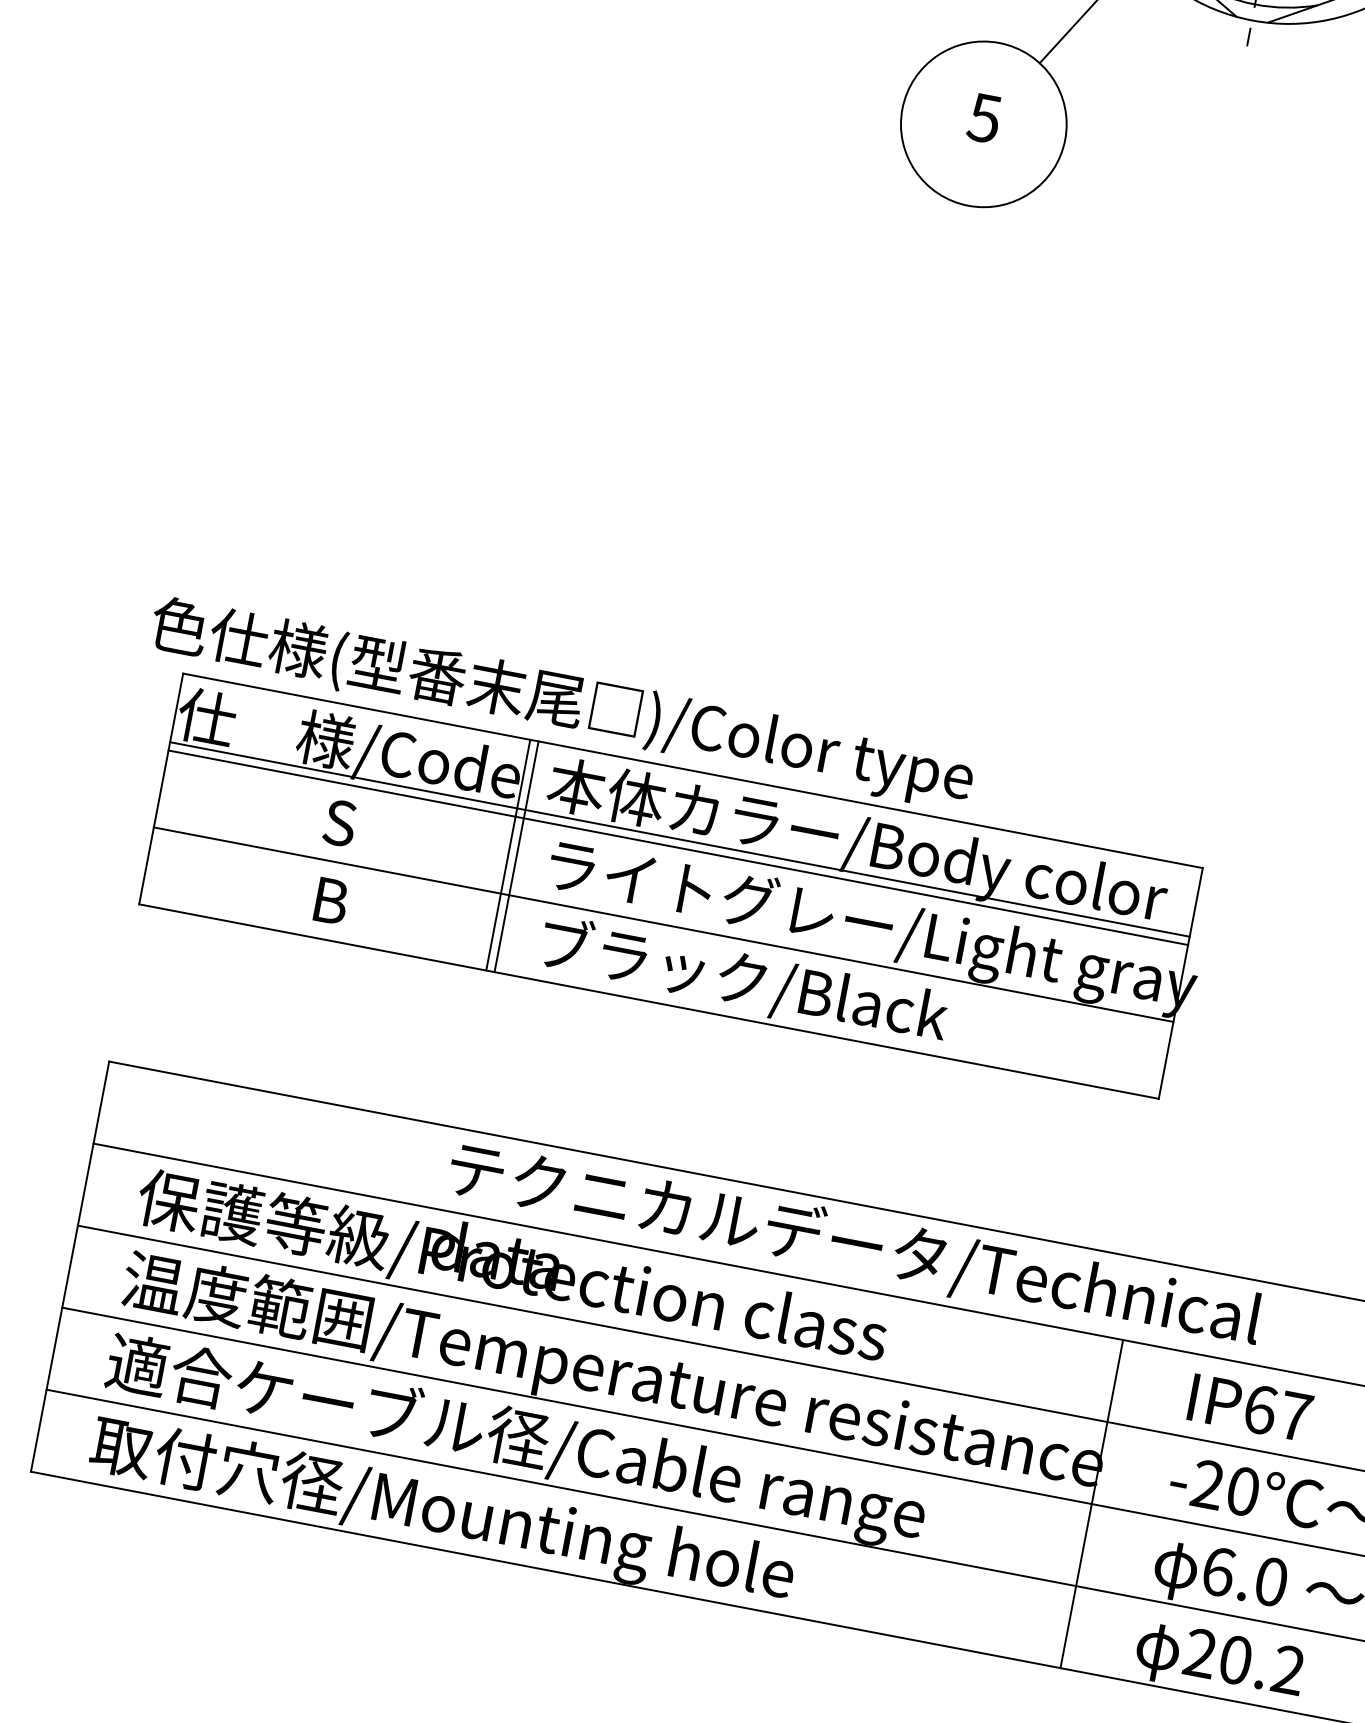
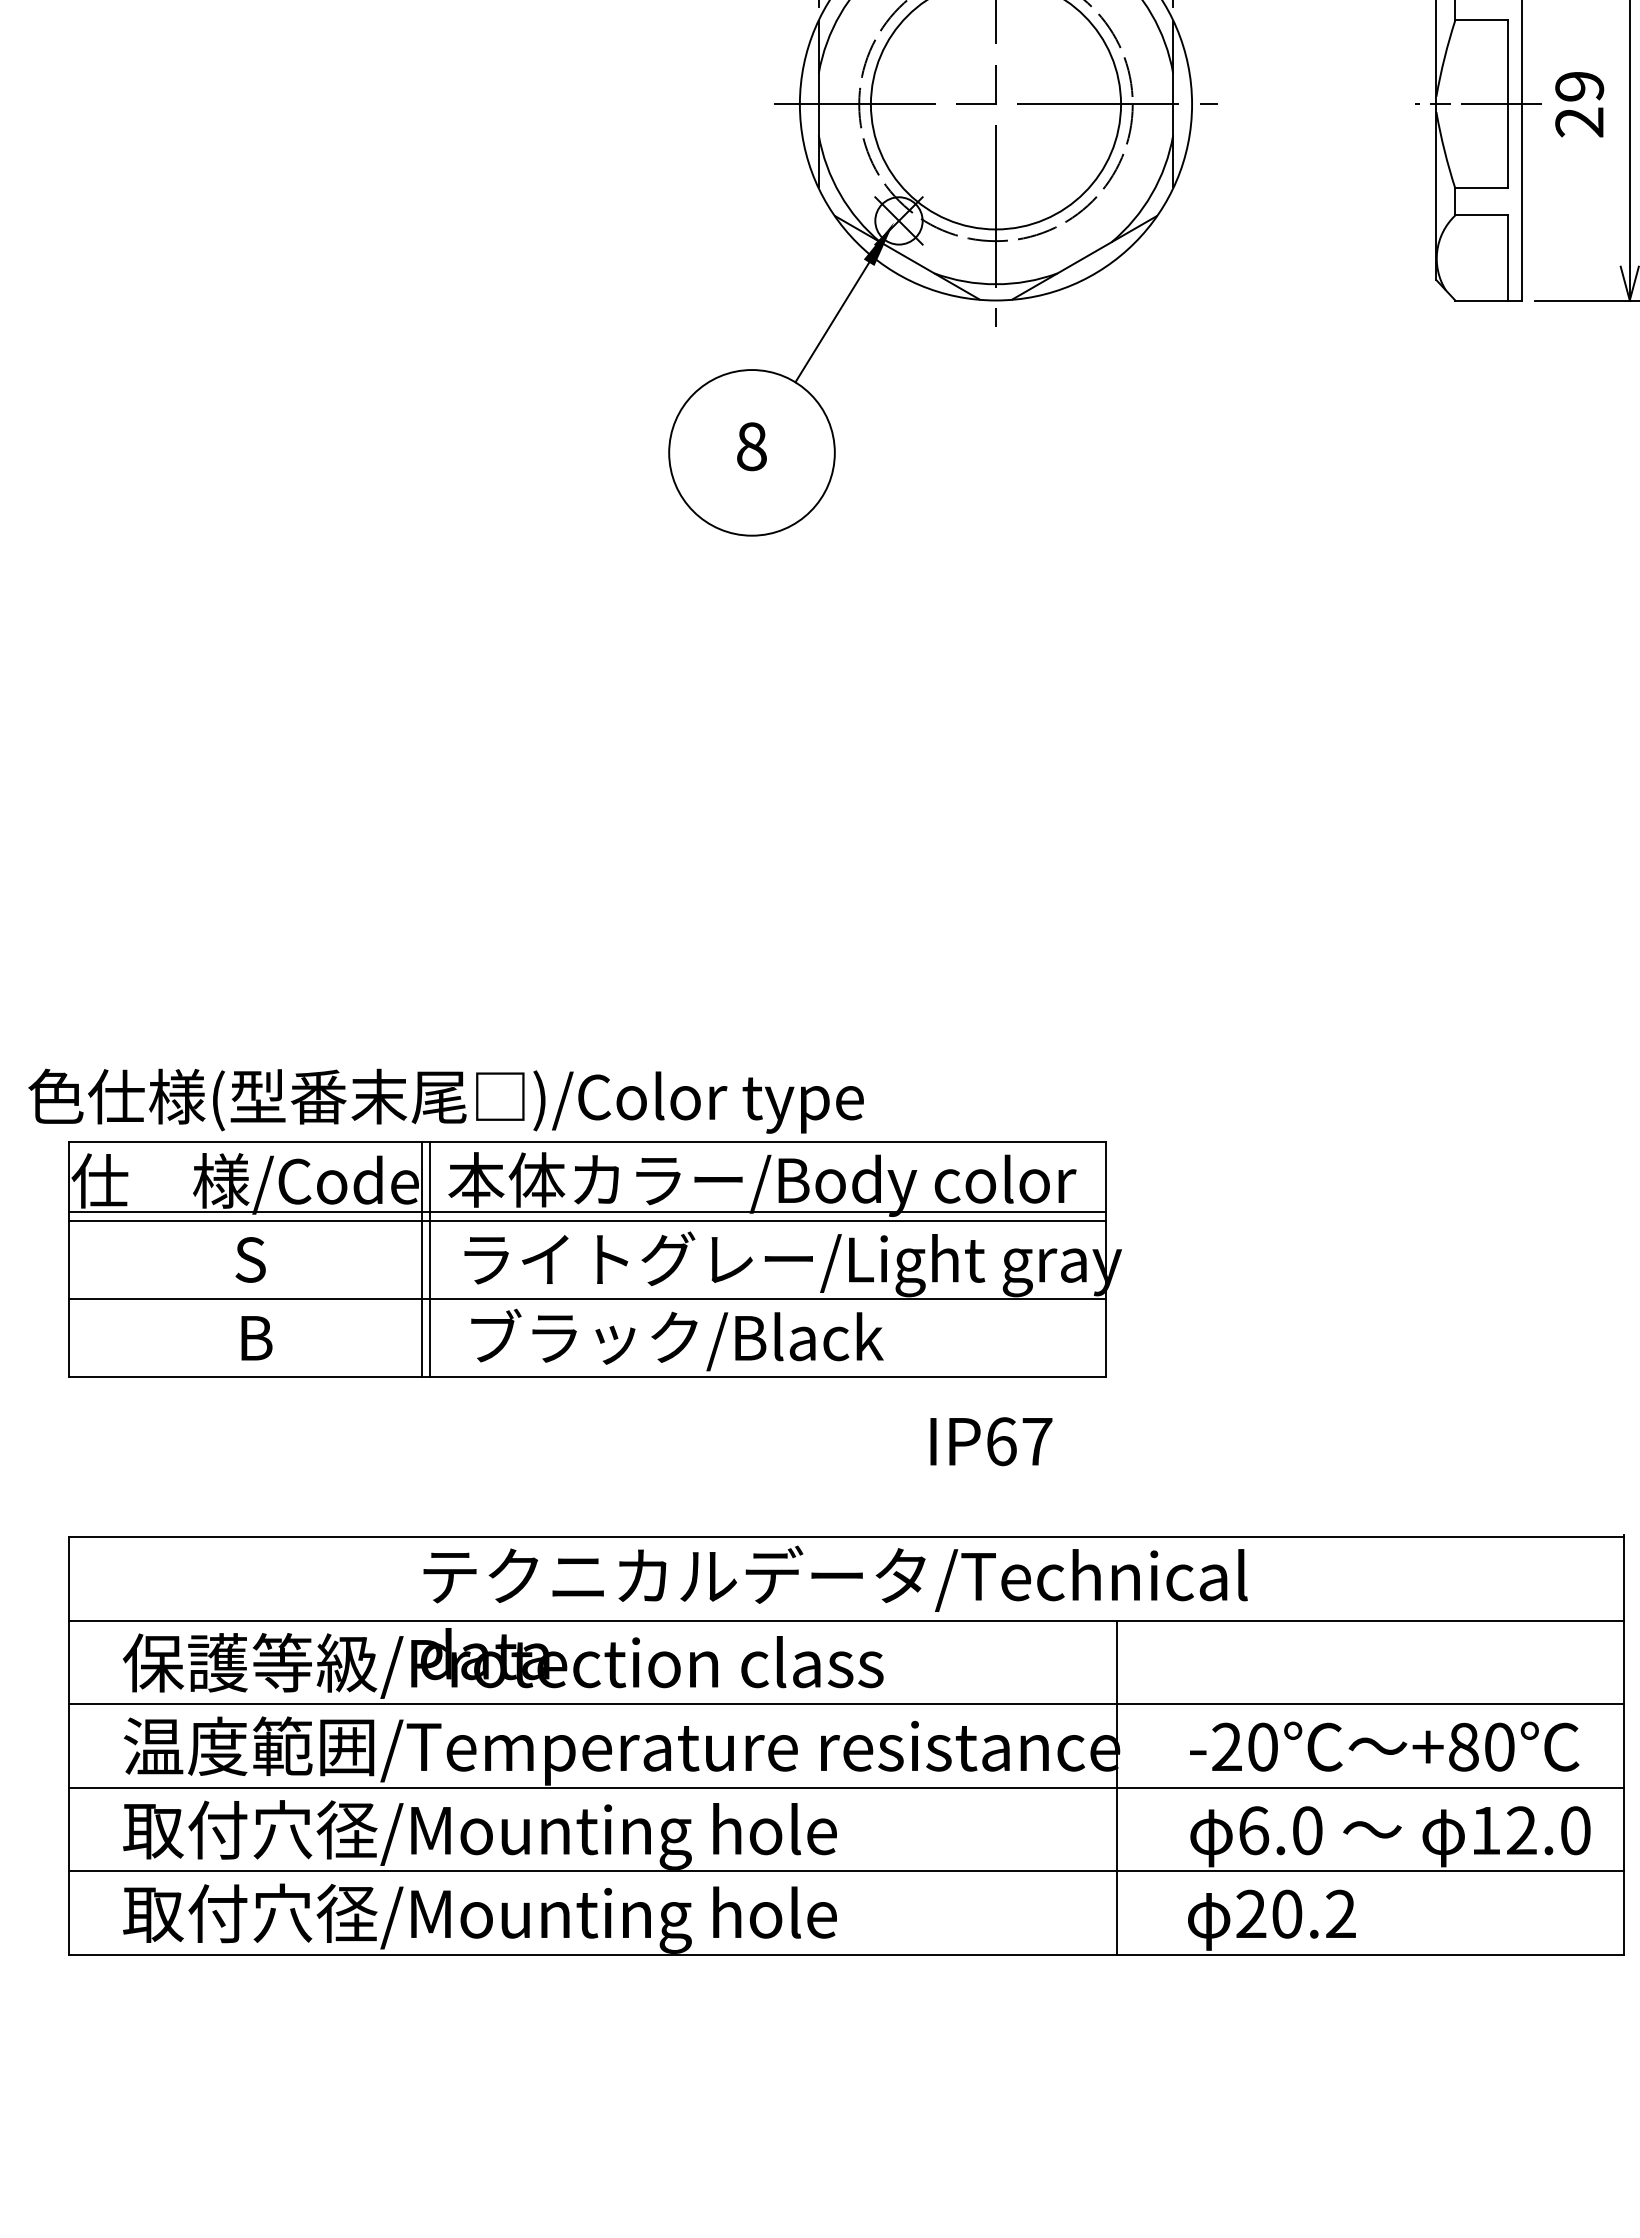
text: (984, 118) -> (751, 446), 5 -> 8
text: (1250, 1407) -> (991, 1441), moved
text: (515, 1441) -> (538, 1834), 適合ケーブル径/Cable range -> 取付穴径/Mounting hole

